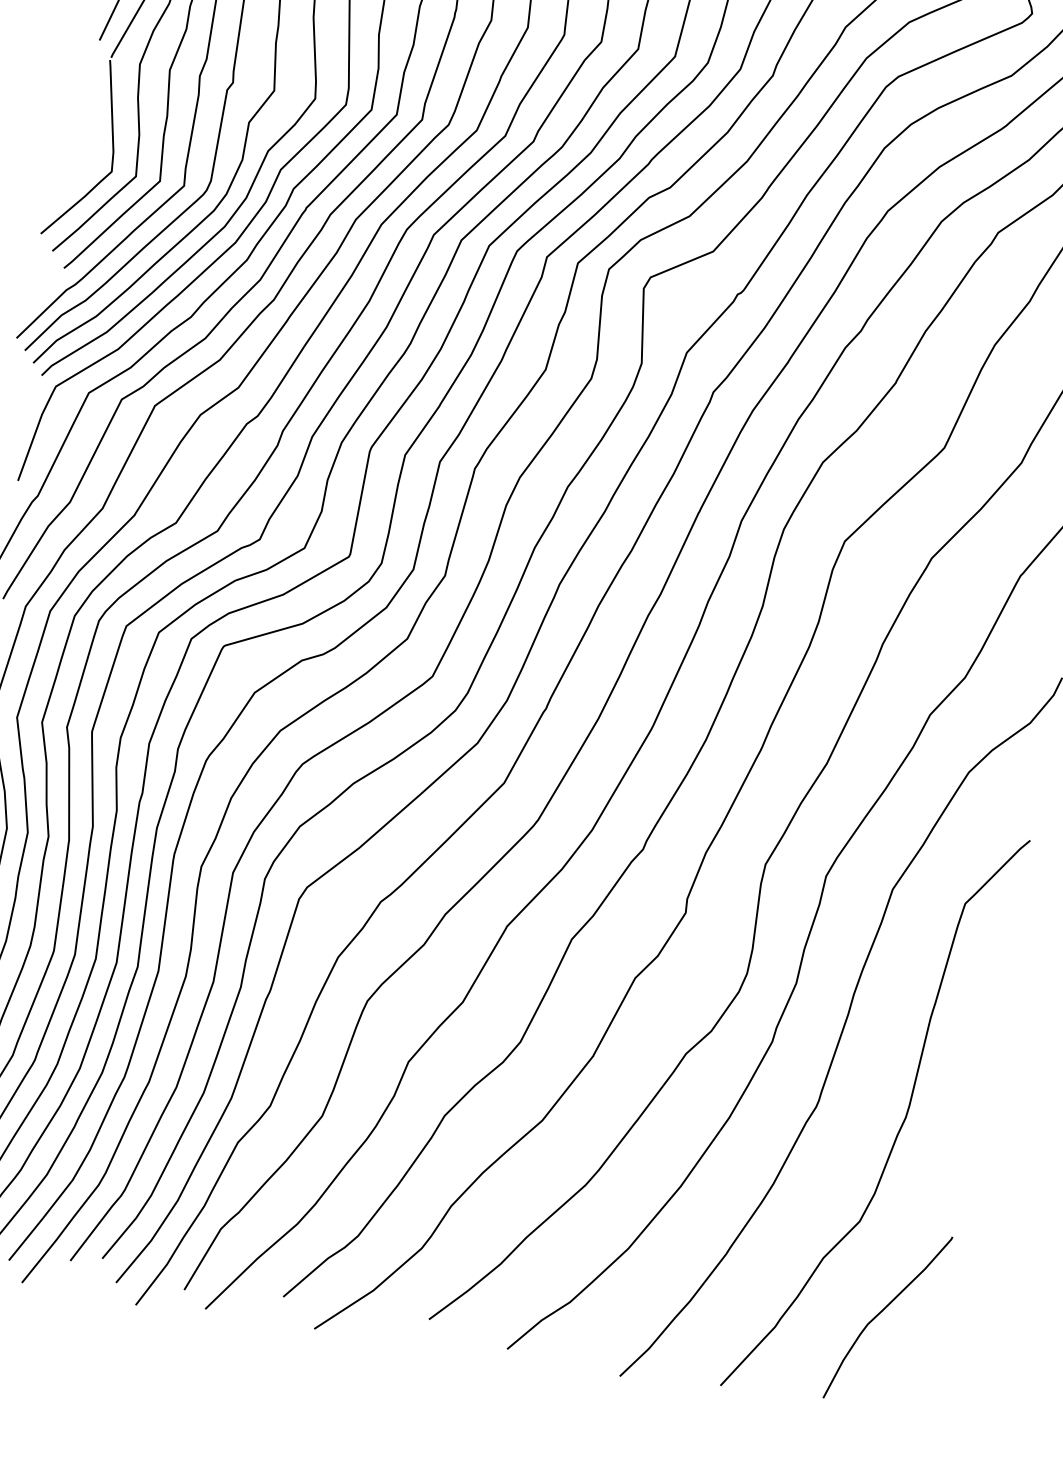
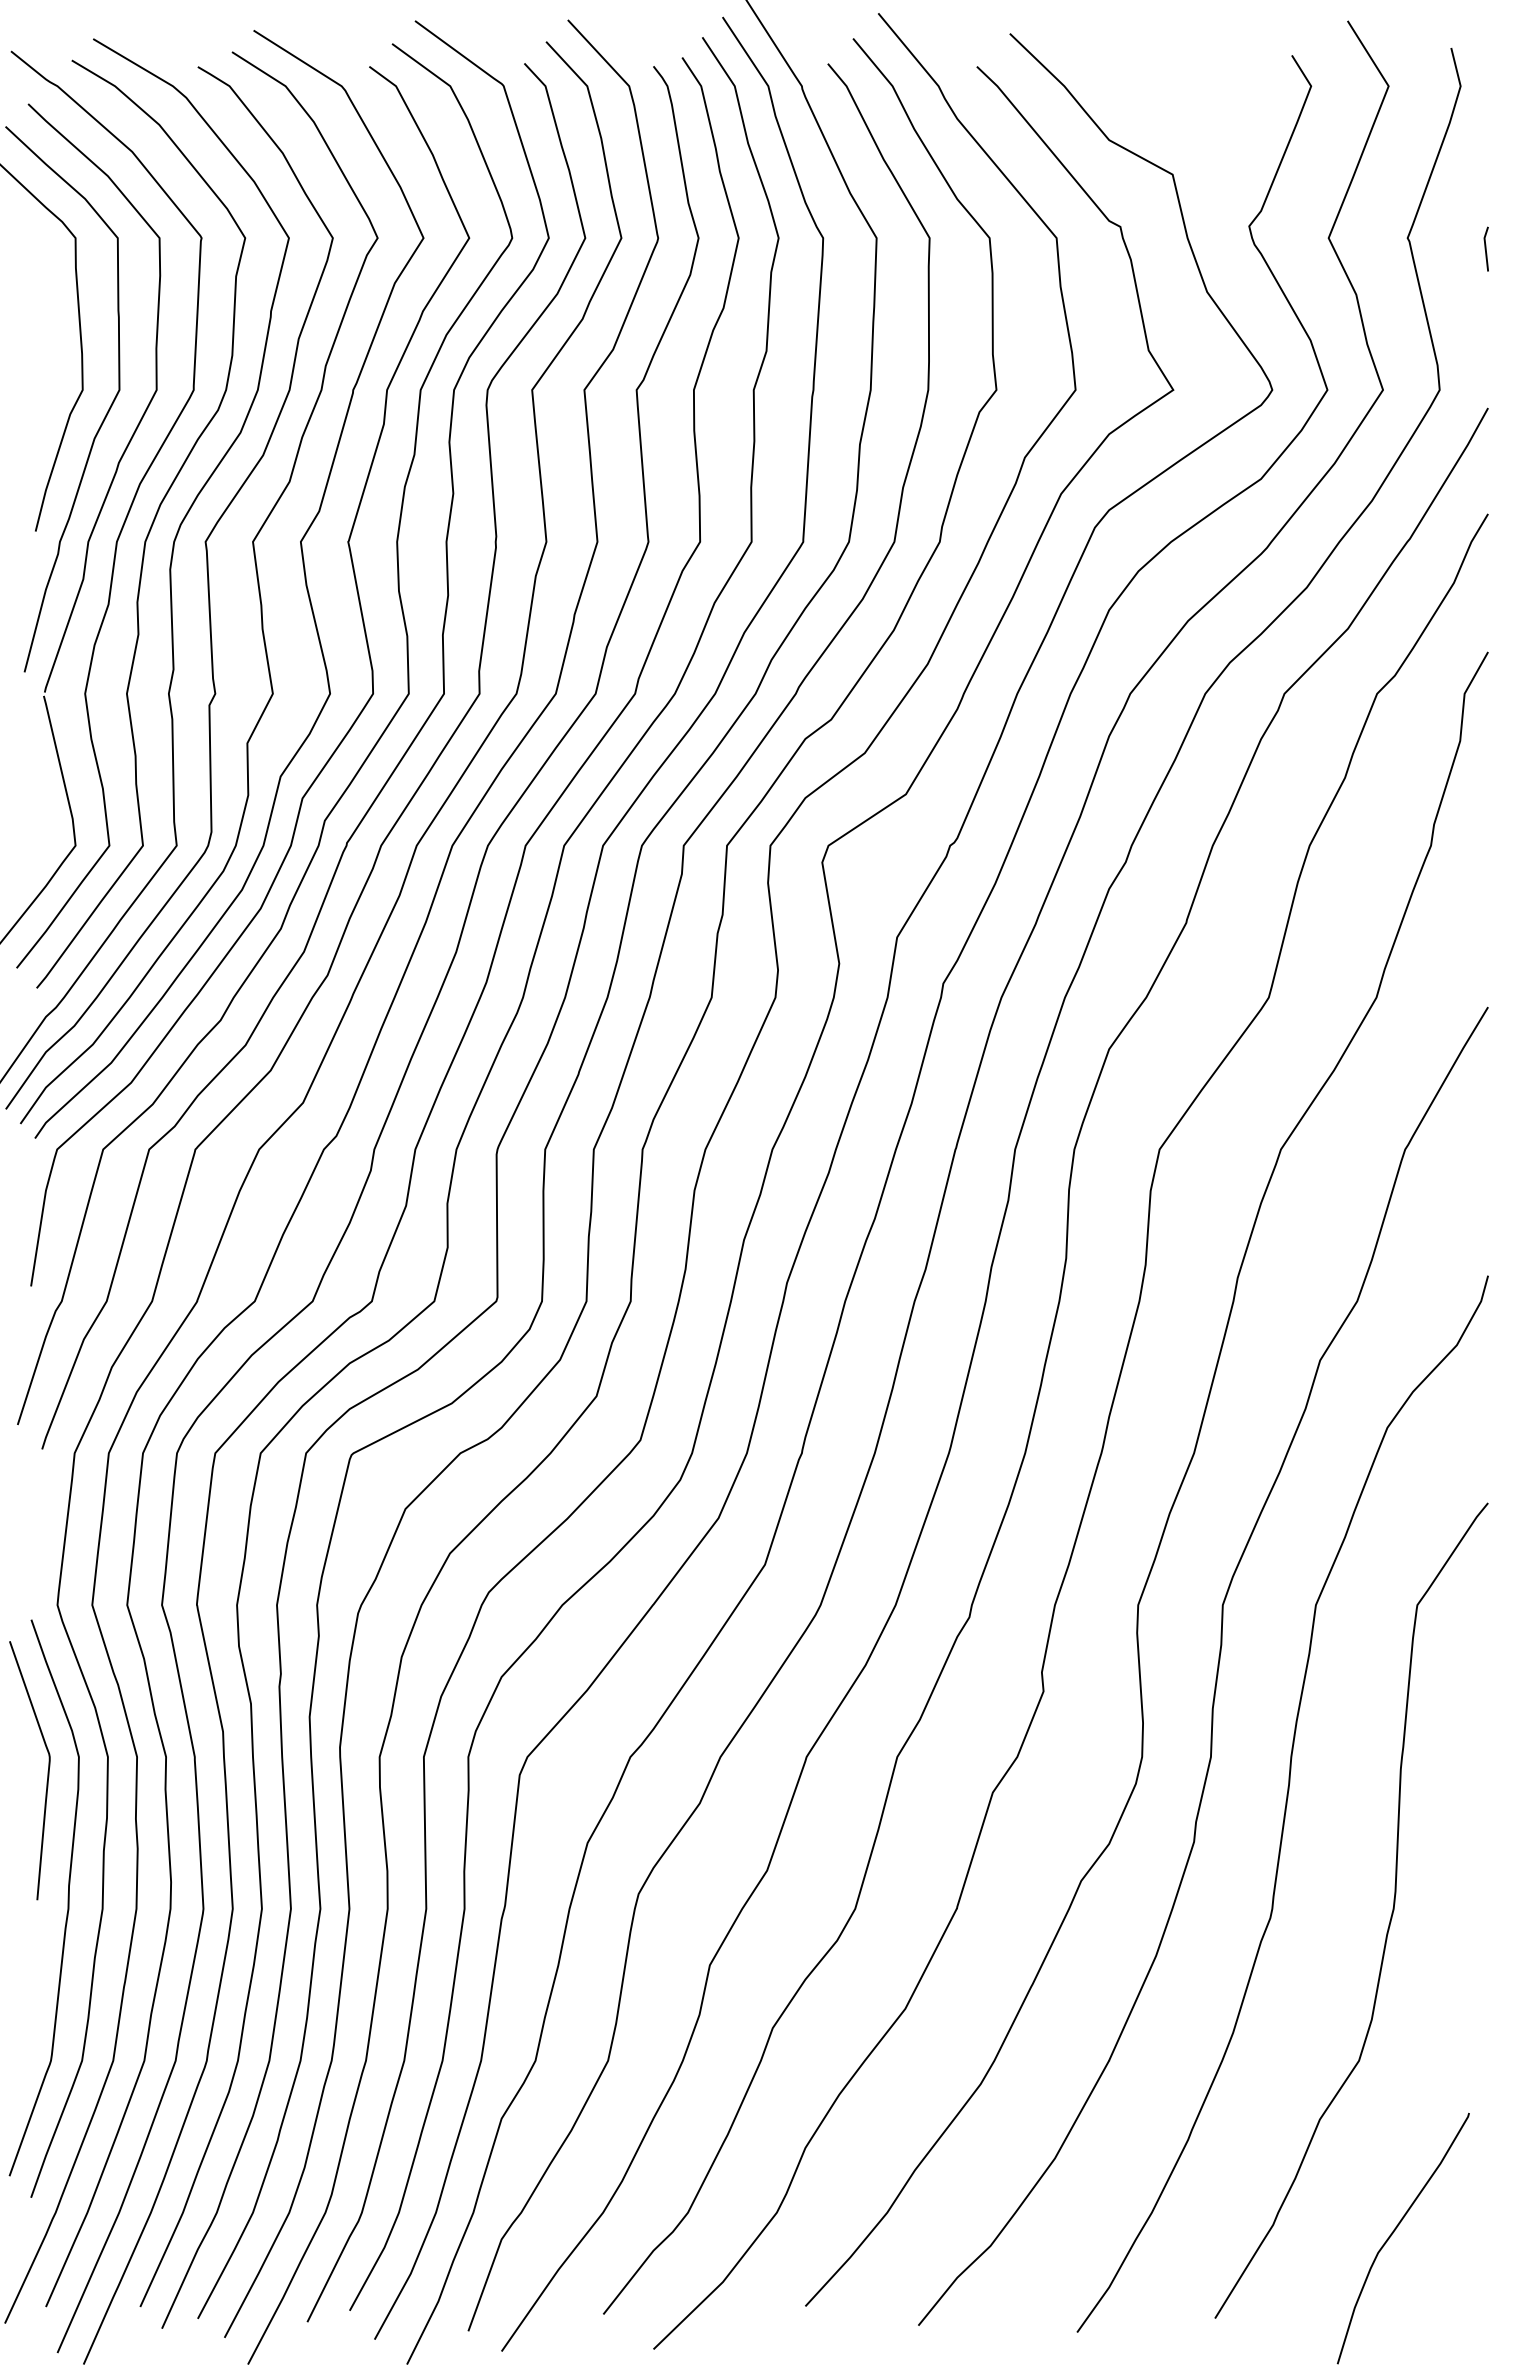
curve: (882, 1311) -> (1394, 2232), moved

